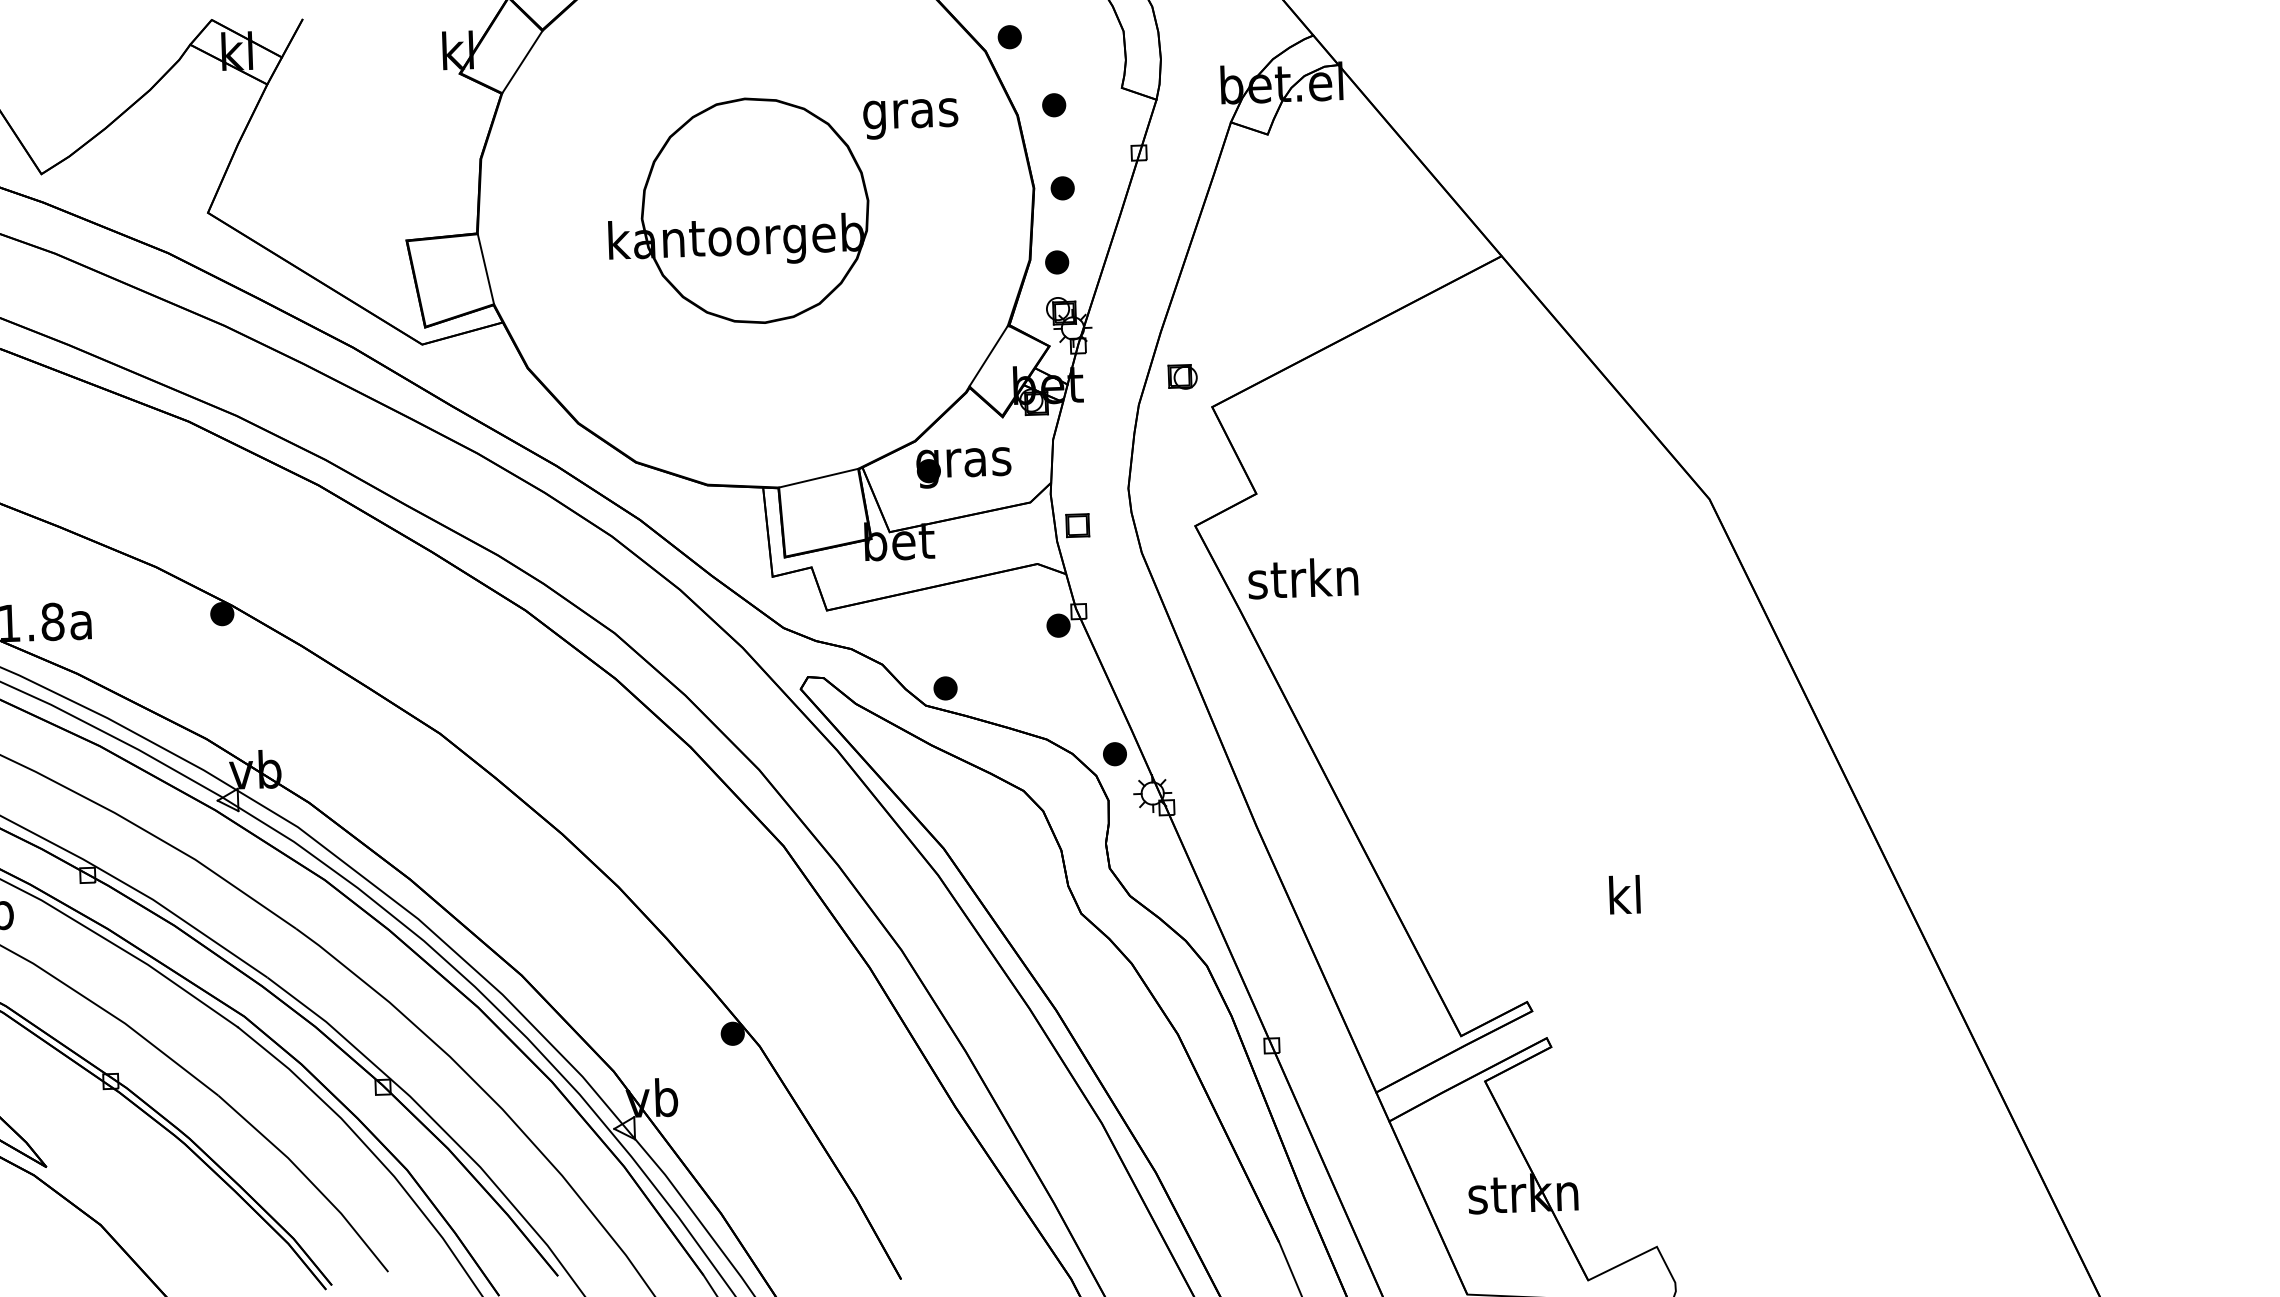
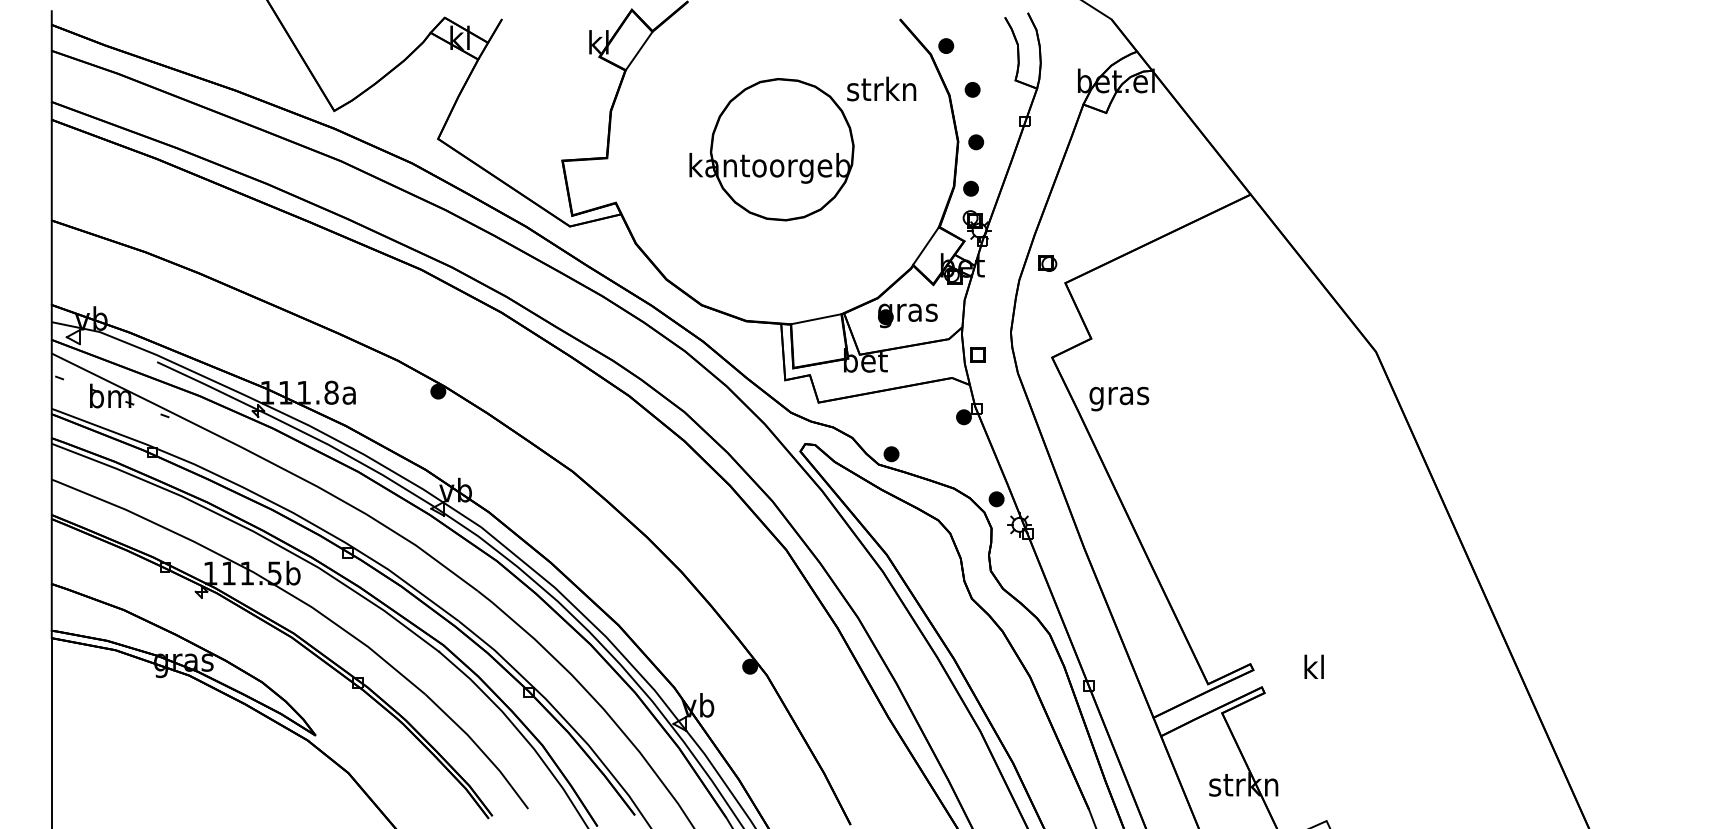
text: (909, 112) -> (881, 91), gras -> strkn
line: (485, 269) -> (611, 180), removed
text: (1302, 582) -> (1118, 395), strkn -> gras
text: (1623, 894) -> (1313, 666), moved

